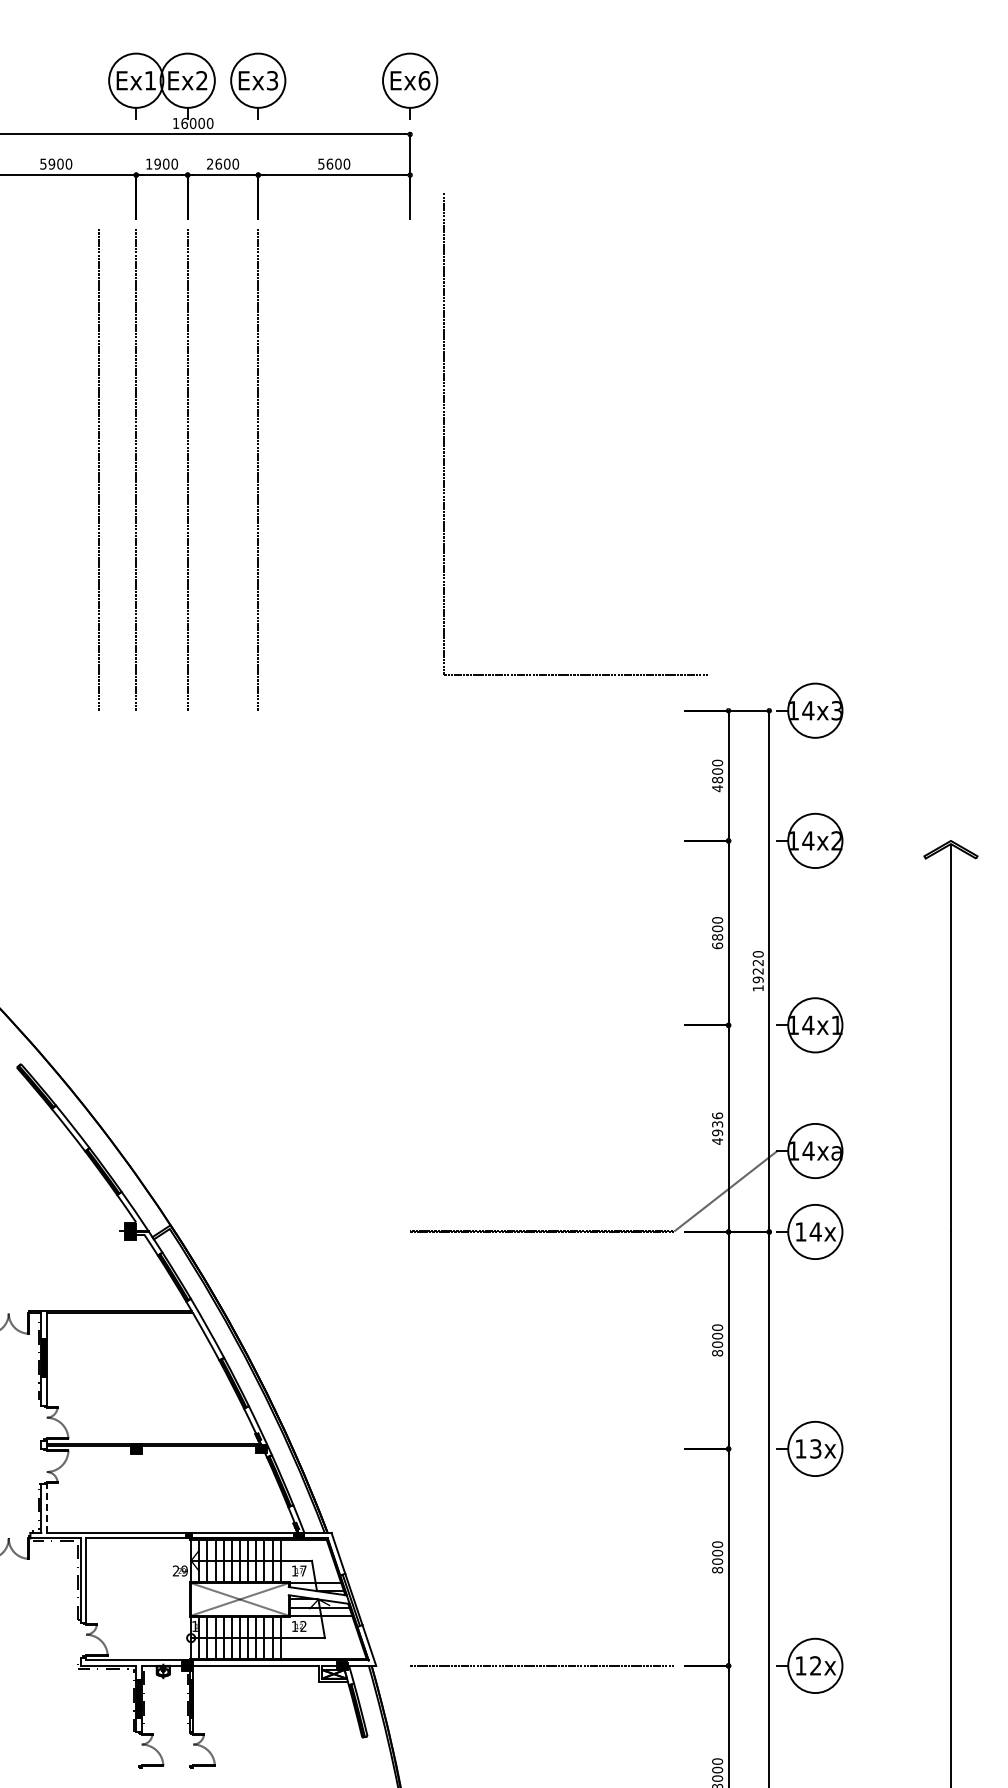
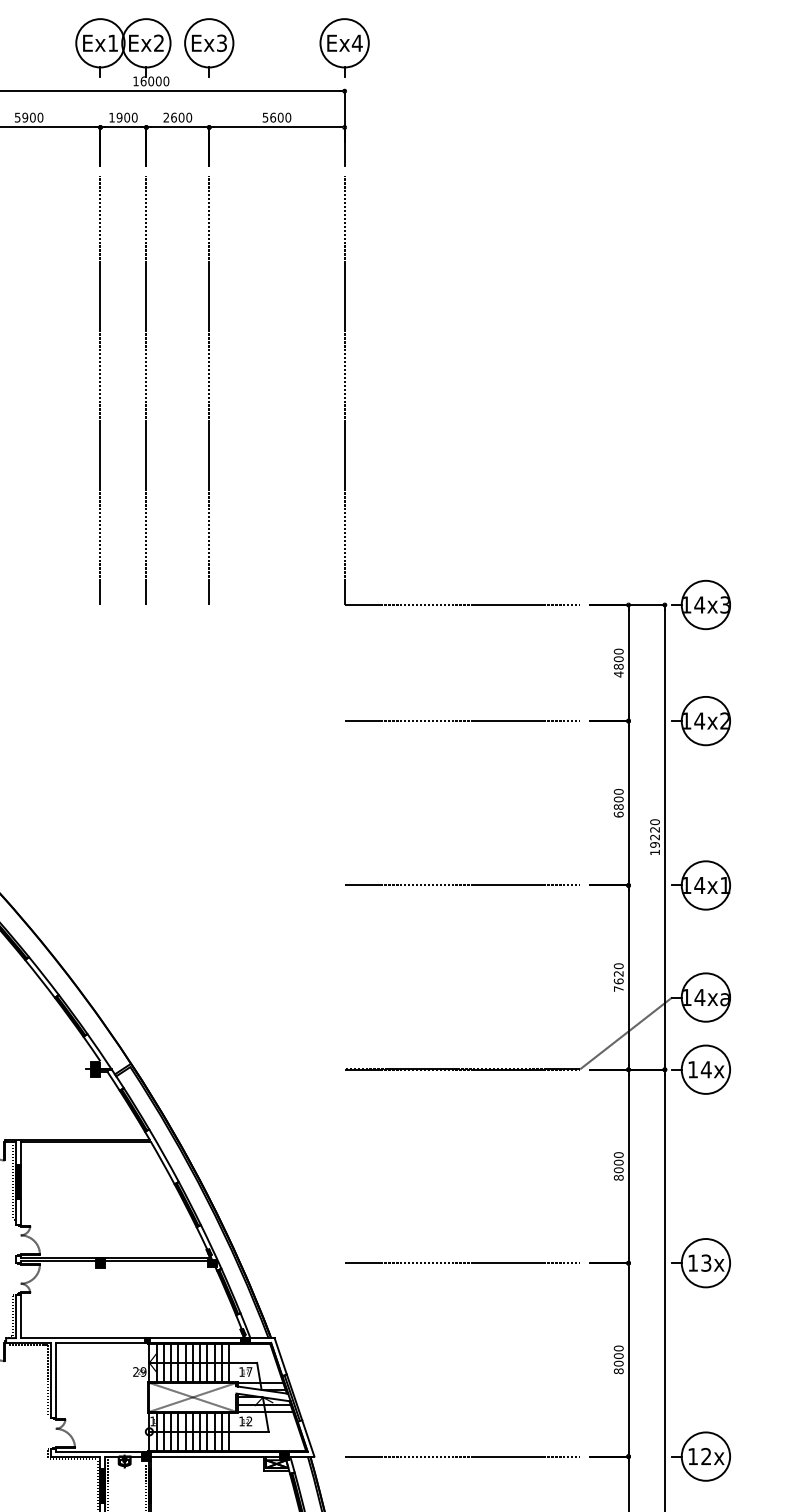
text: (424, 80) -> (357, 43), Ex6 -> Ex4
part: (444, 434) -> (344, 390), moved
line: (98, 469) -> (66, 389), removed
line: (542, 840) -> (462, 720), added
line: (542, 1025) -> (462, 885), added
text: (717, 1128) -> (618, 977), 4936 -> 7620
line: (542, 1448) -> (462, 1262), added
line: (46, 1508) -> (20, 1316), dashed -> solid

